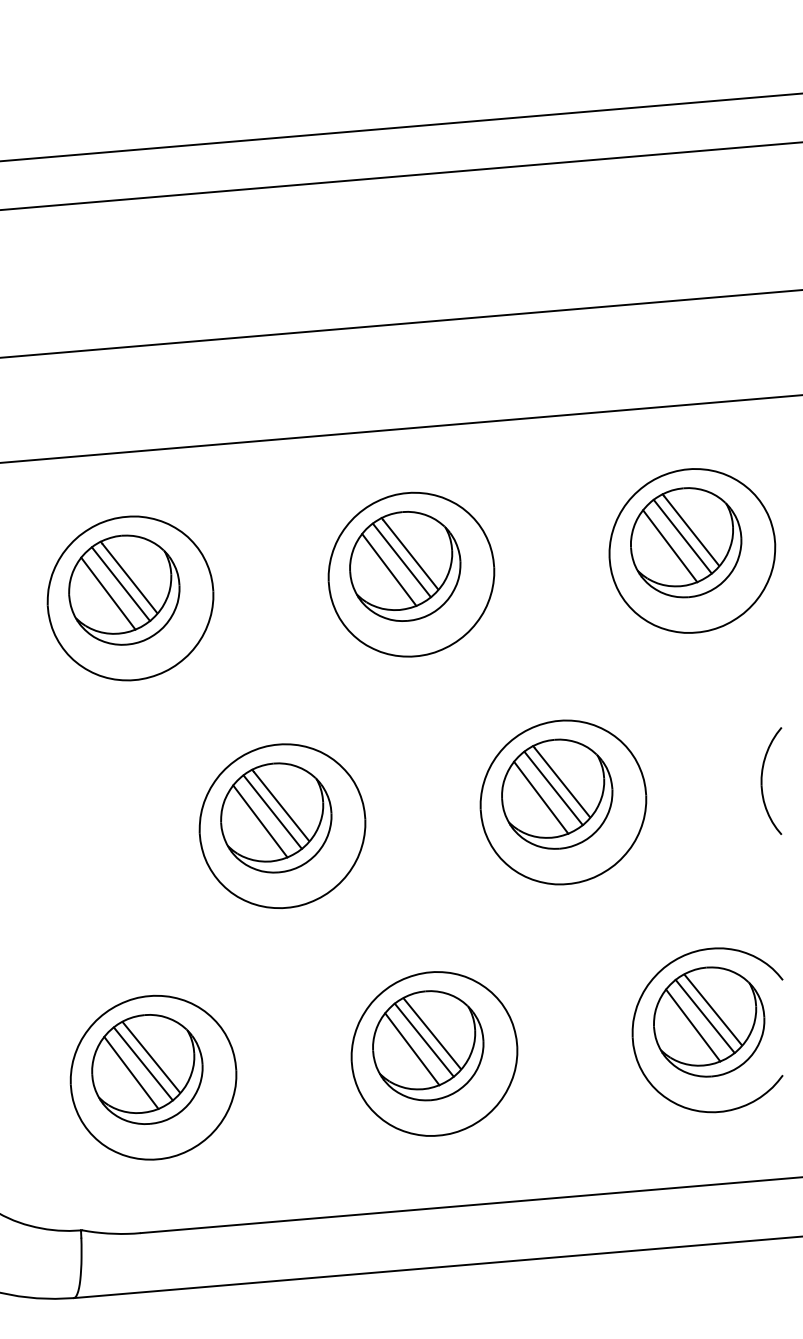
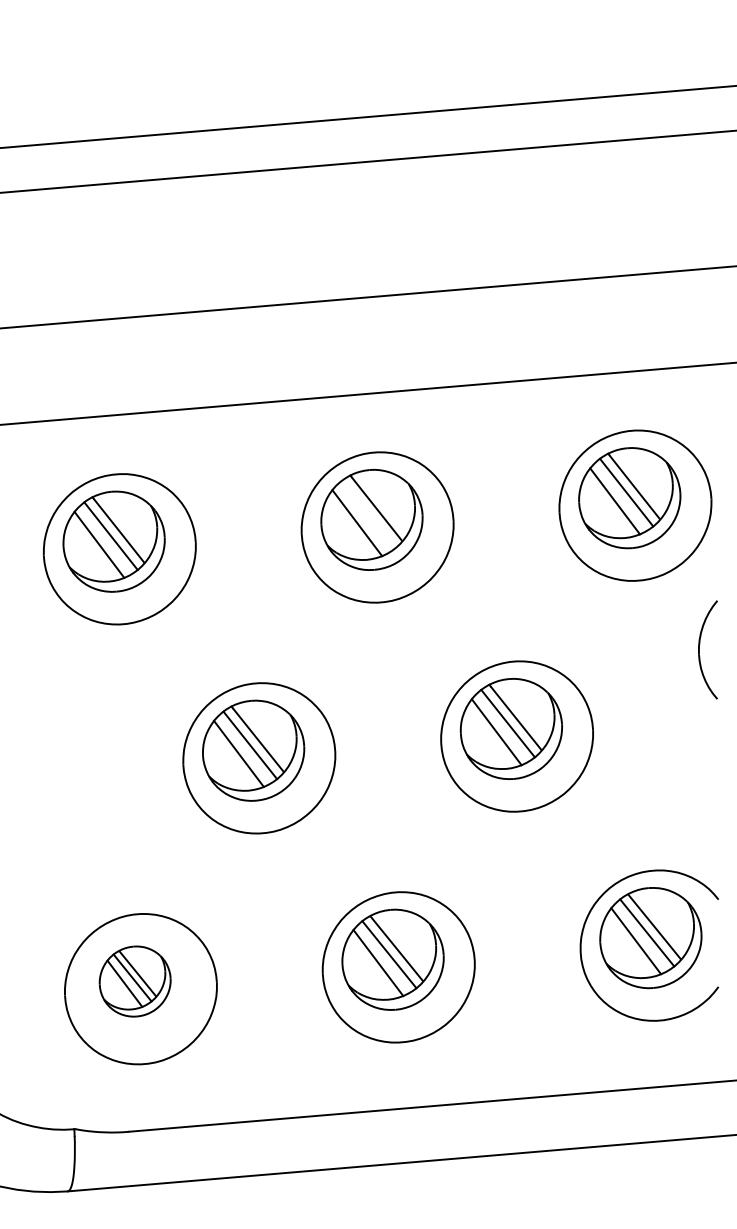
line: (401, 560) -> (368, 514), removed
part: (762, 780) -> (699, 649), moved
part: (146, 1069) -> (134, 981), size x0.7

